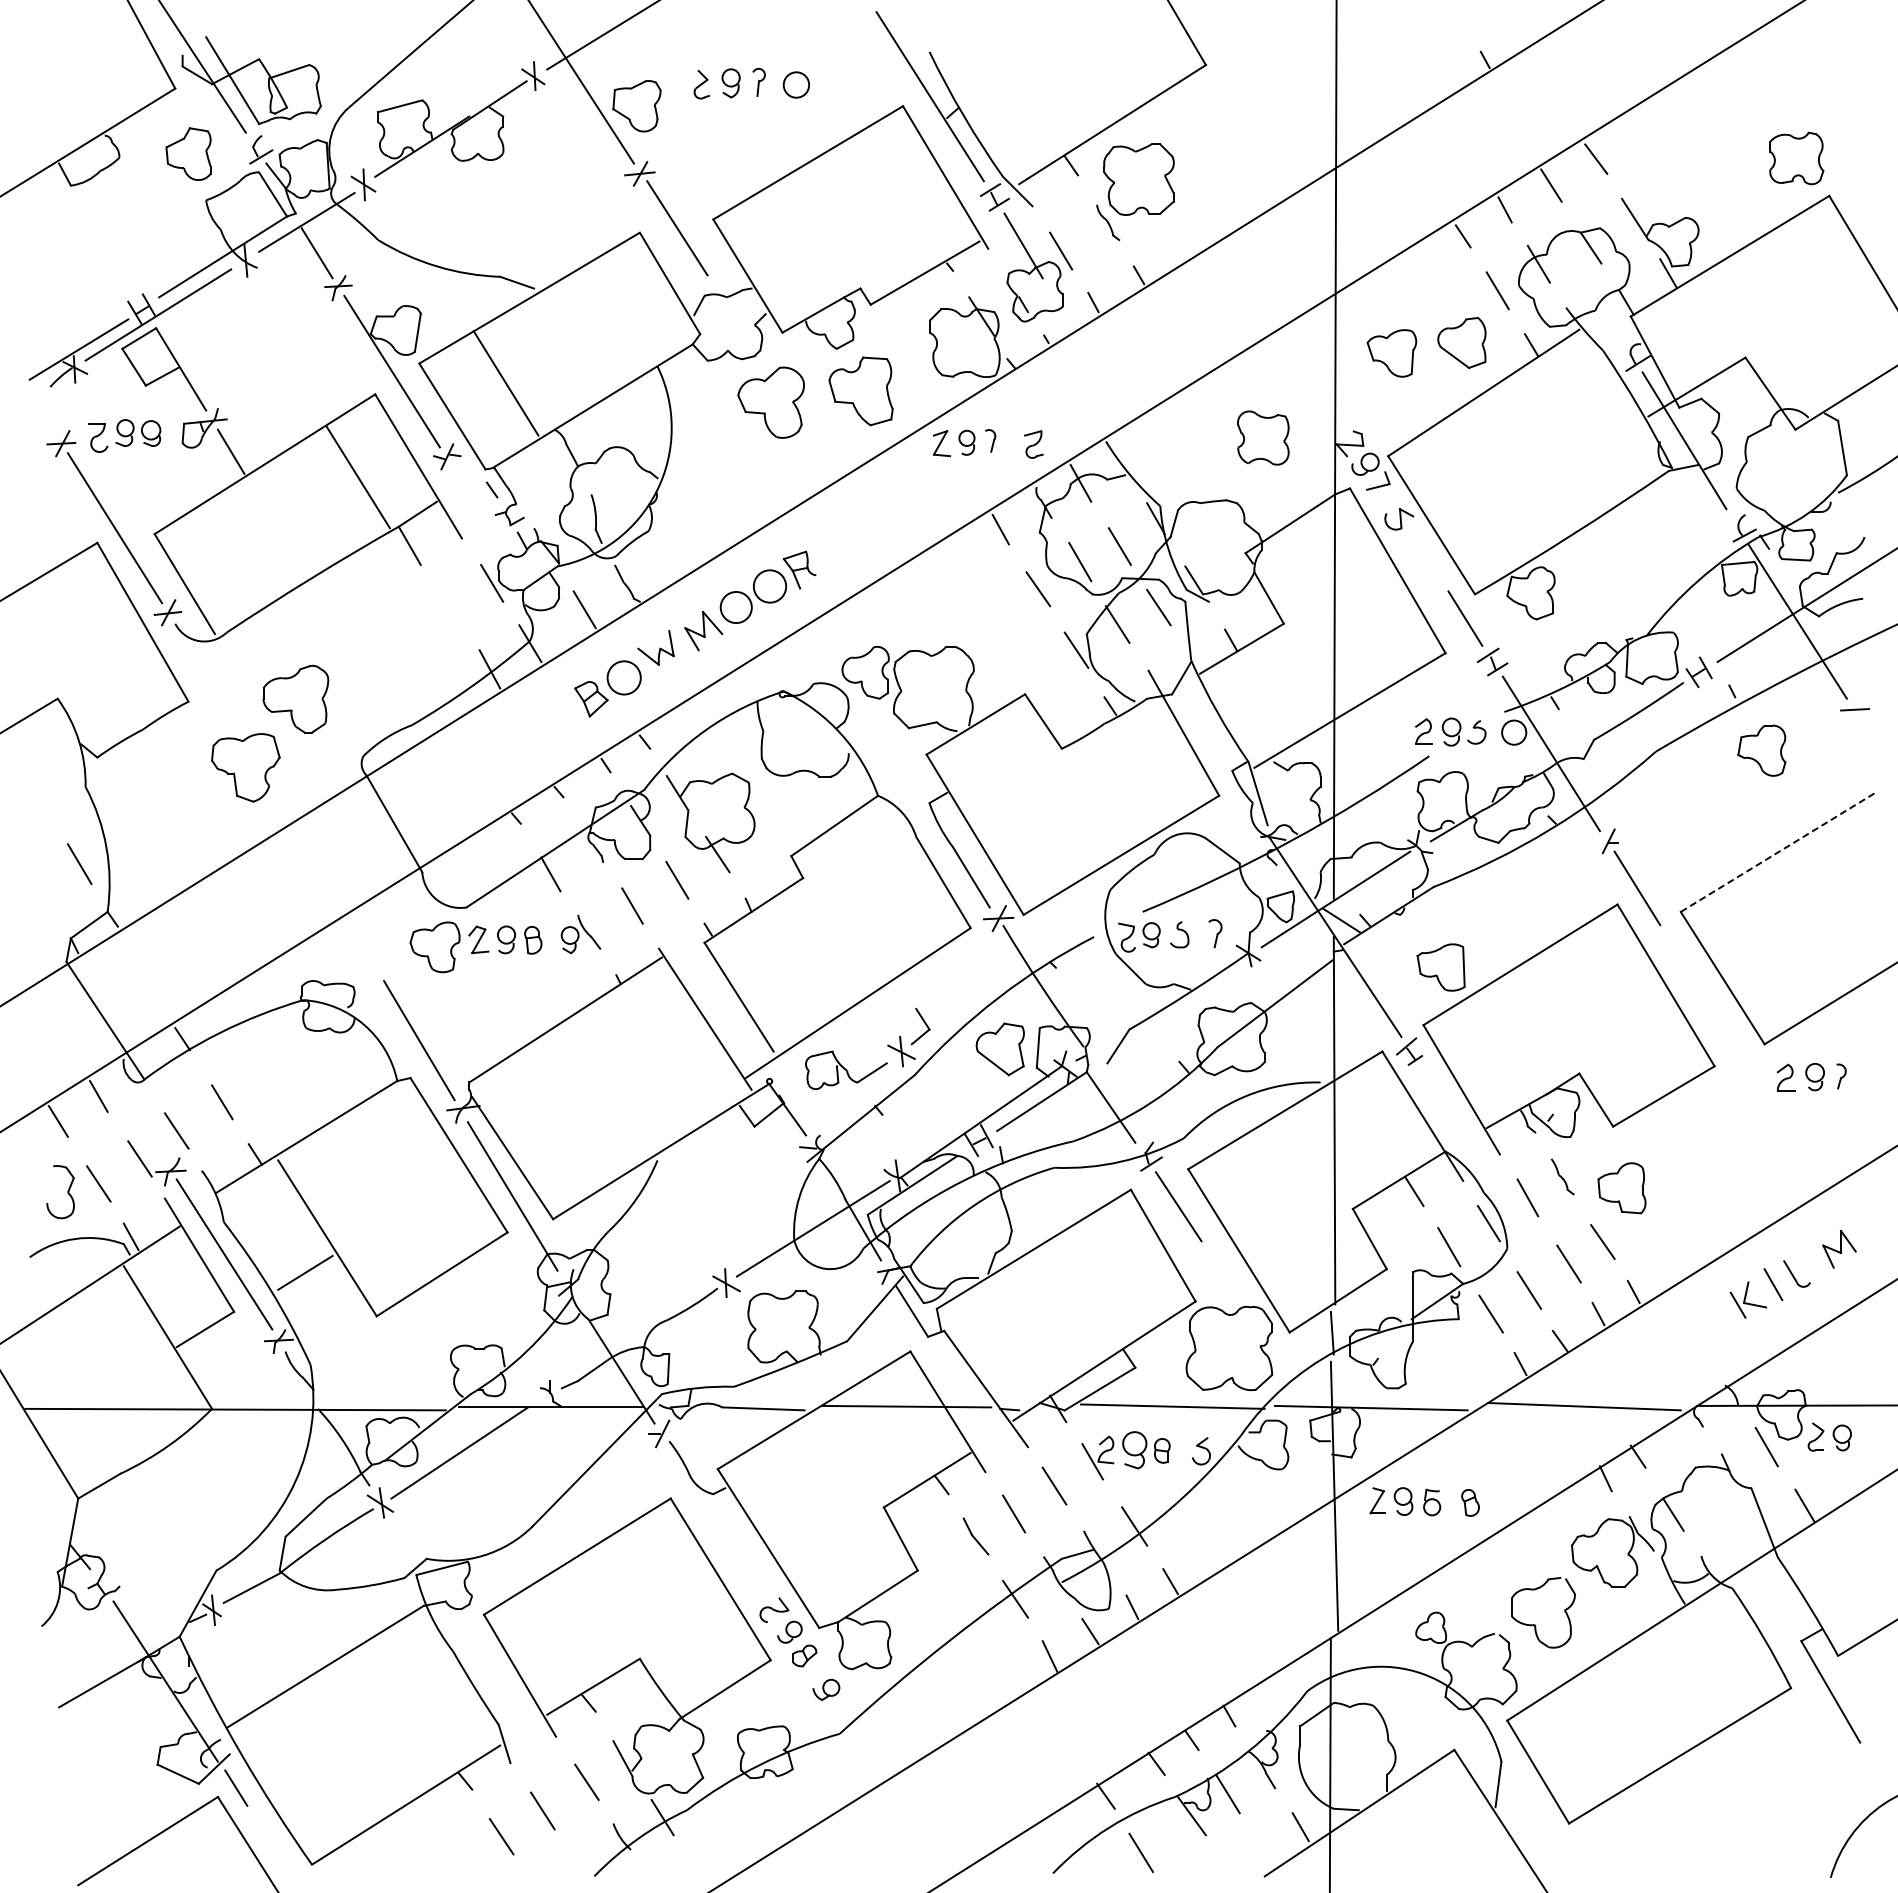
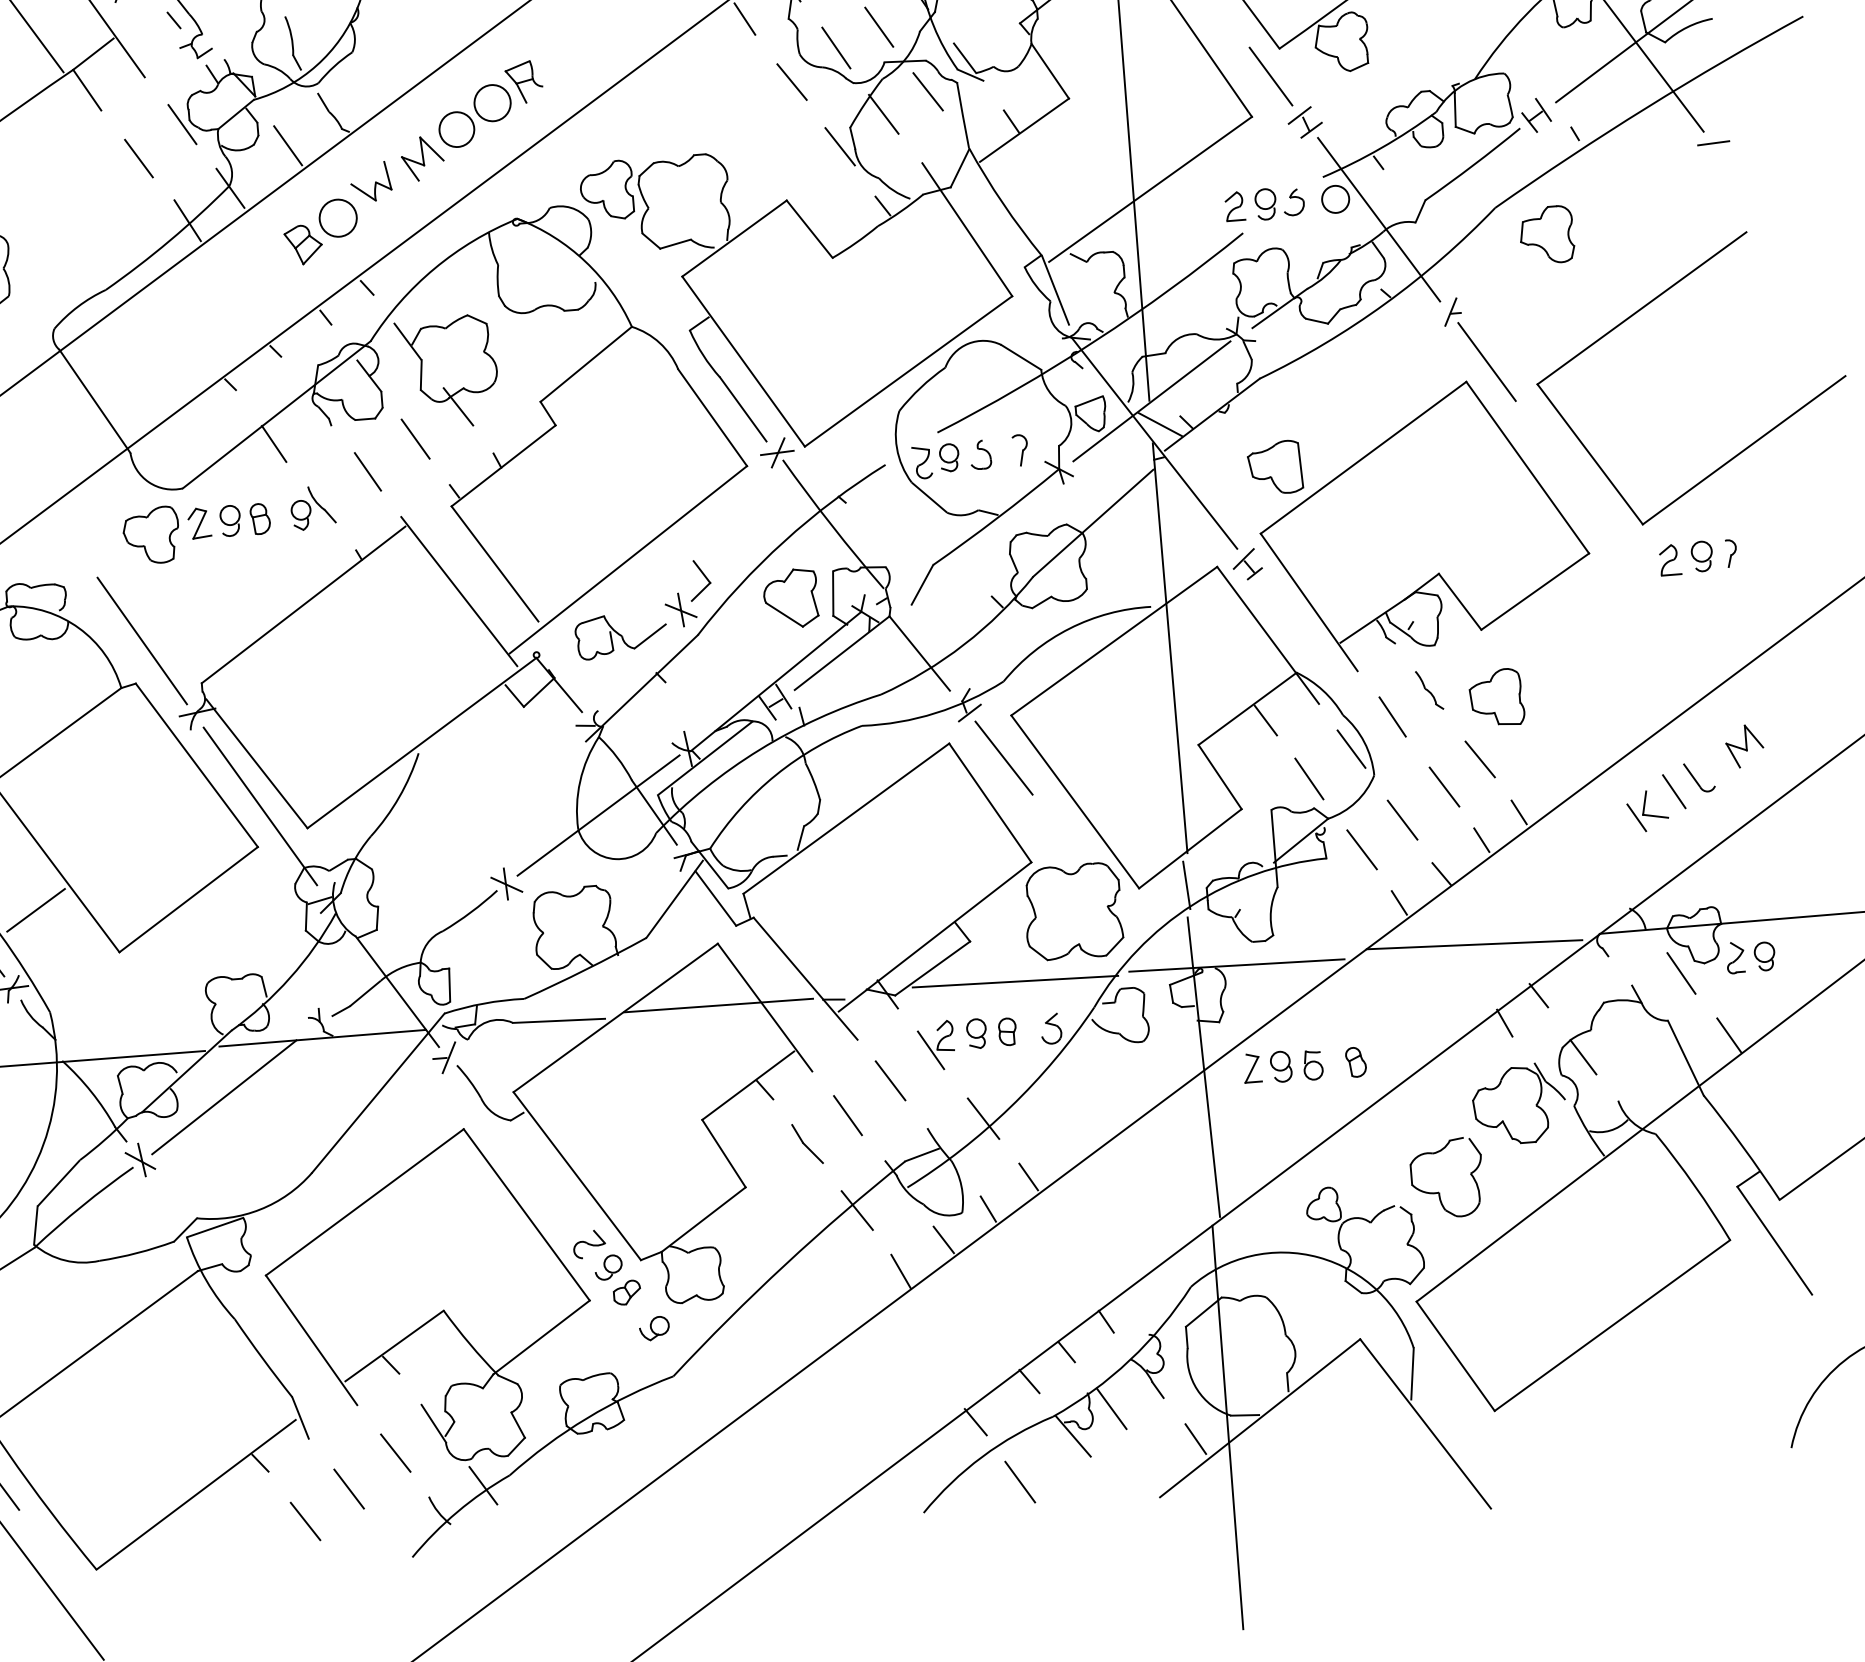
line: (450, 610) -> (138, 158), added
part: (1761, 750) -> (1546, 234), moved
line: (1779, 851) -> (1642, 308), dashed -> solid
part: (1134, 1450) -> (976, 1033), size x0.71

